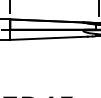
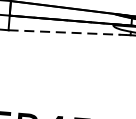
line: (49, 38) -> (64, 32), solid -> dashed

